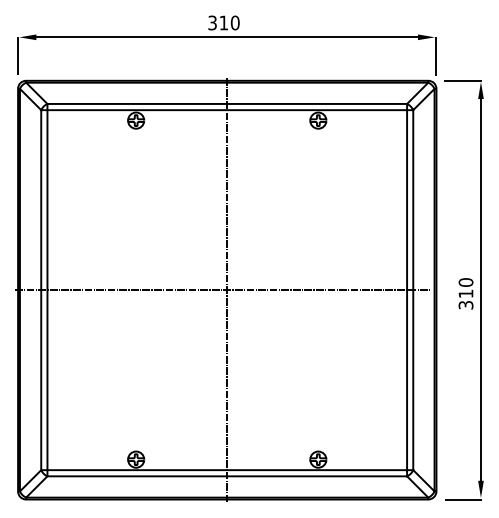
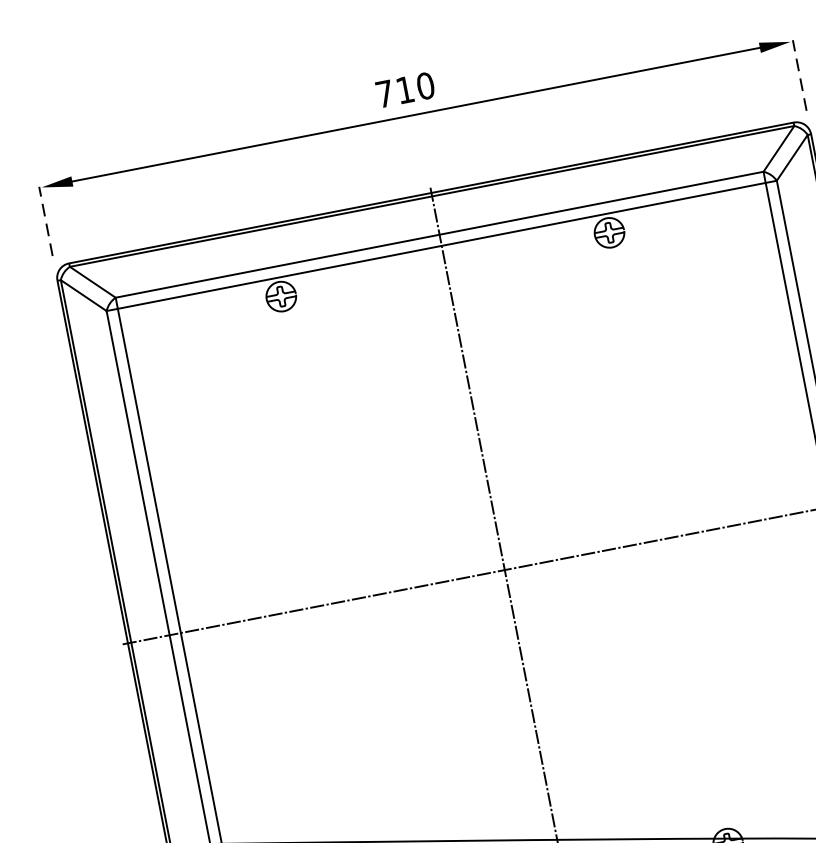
text: (212, 22) -> (384, 93), 310 -> 710
line: (18, 55) -> (46, 220), solid -> dashed
line: (436, 56) -> (799, 75), solid -> dashed

